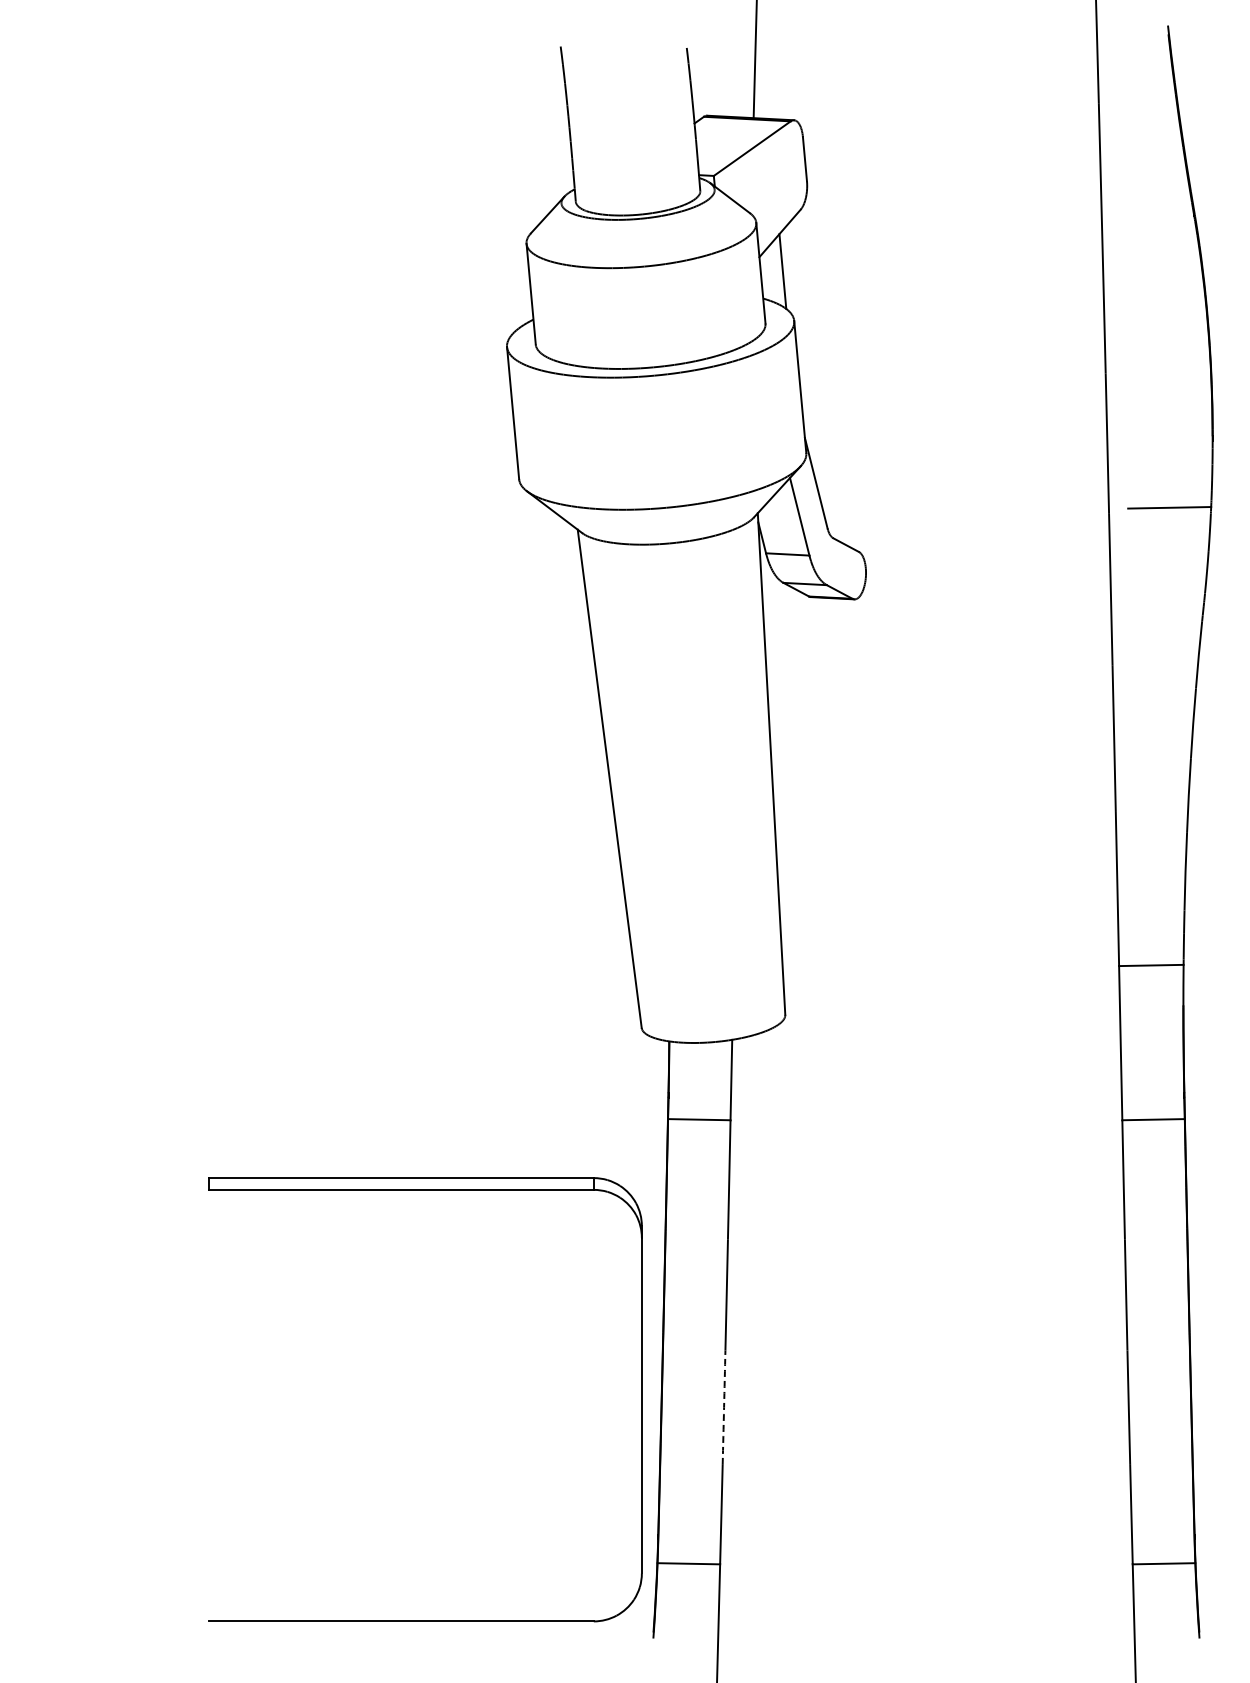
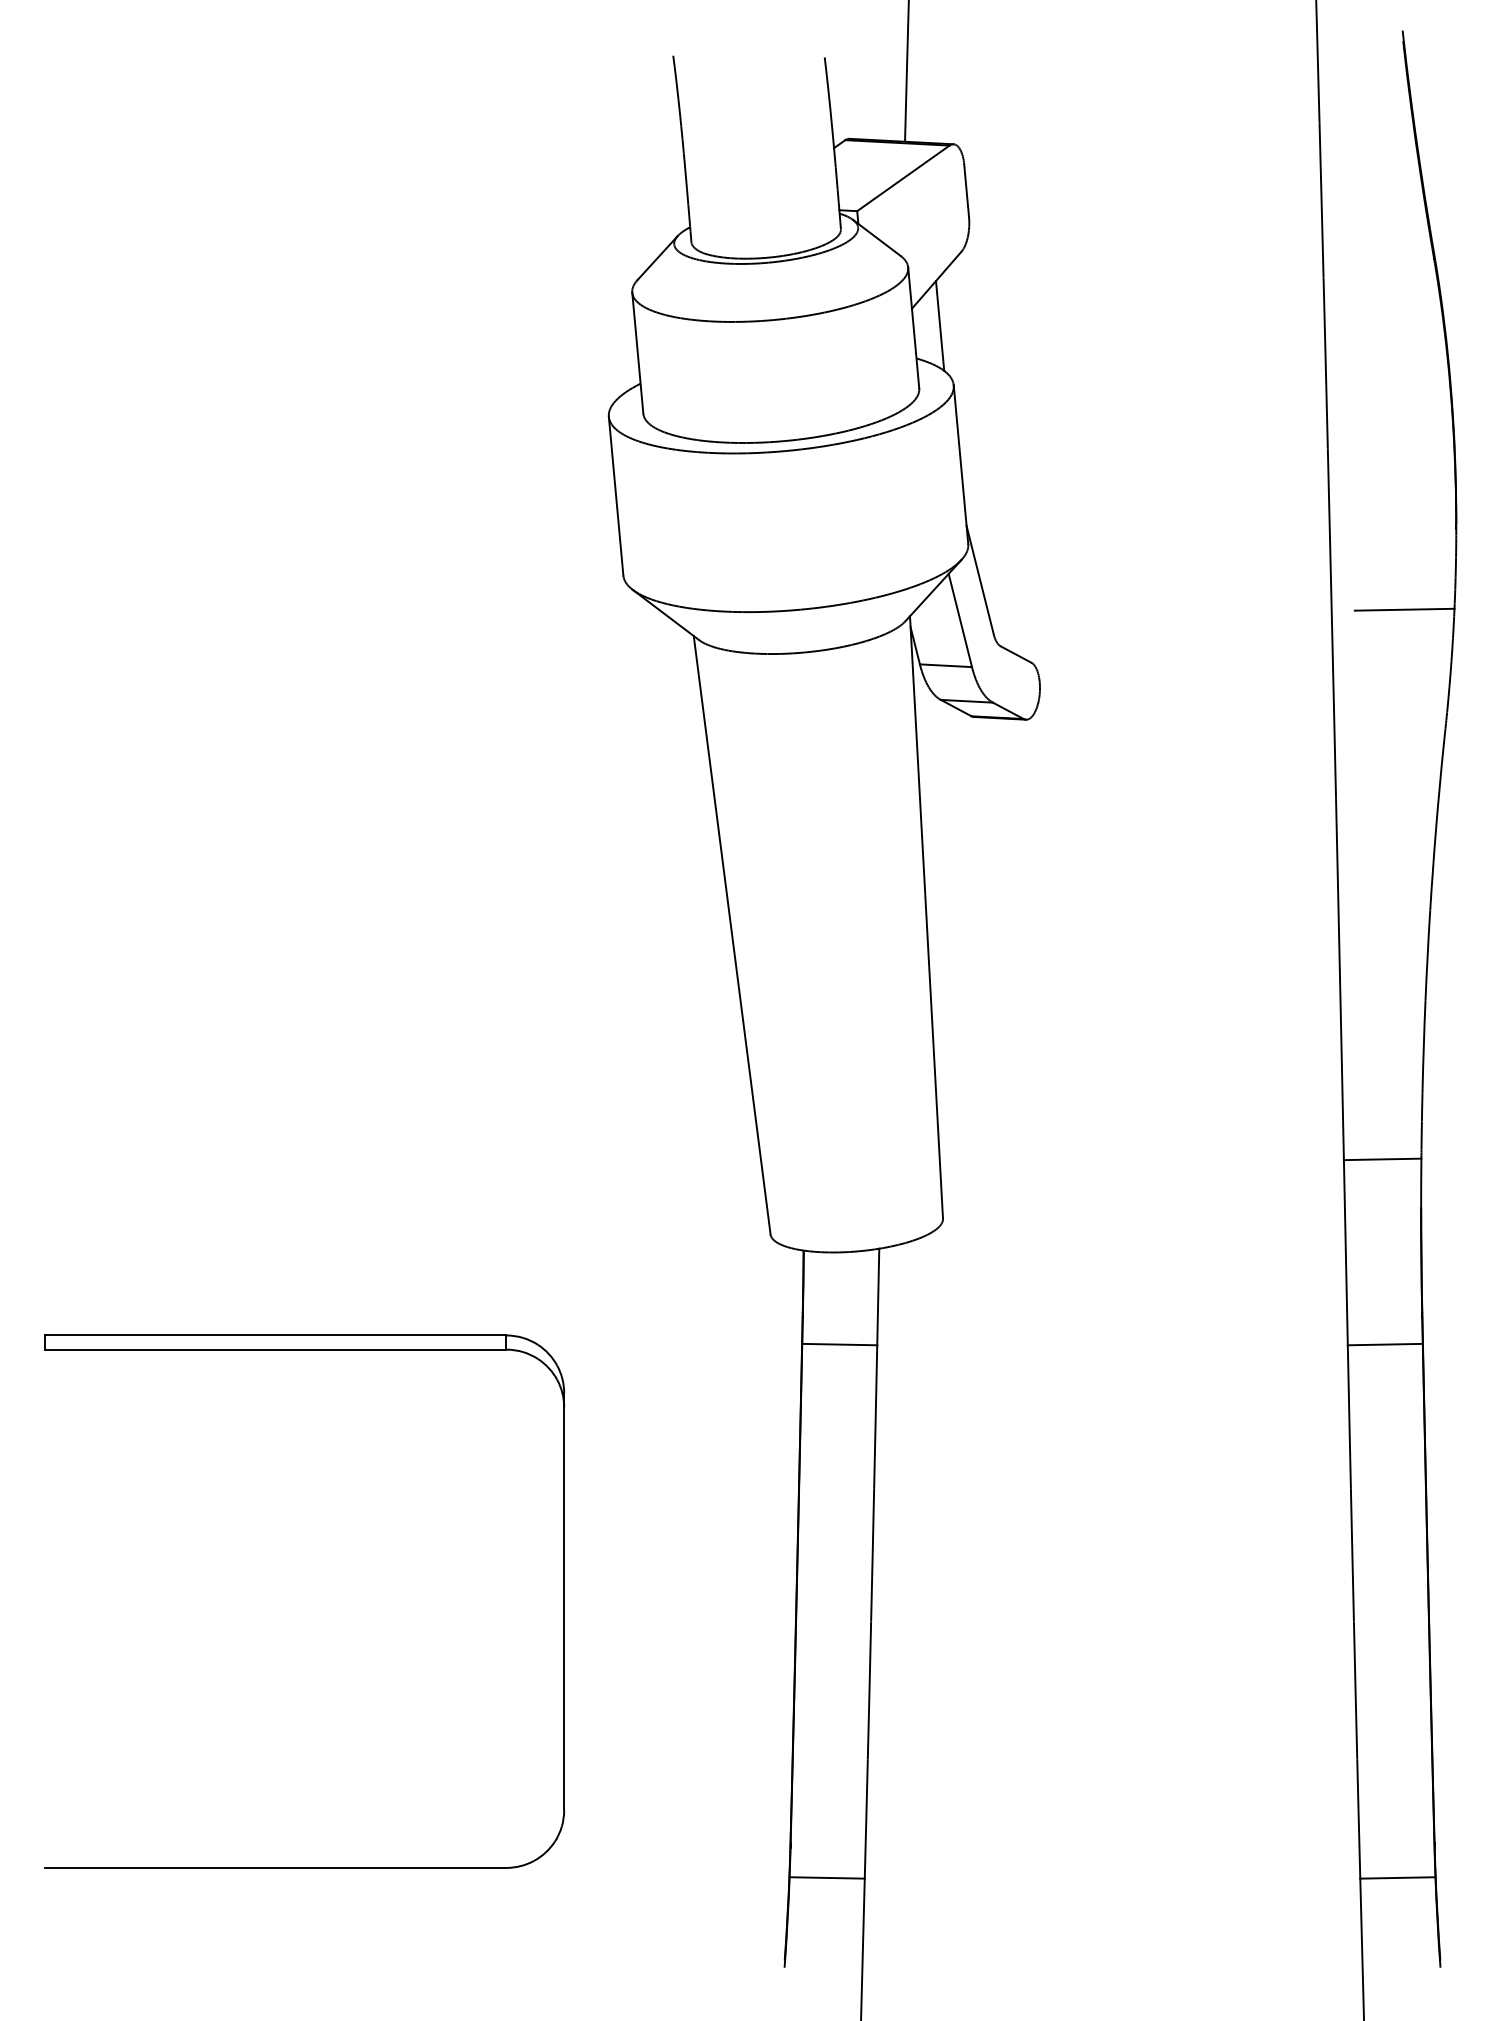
part: (425, 1190) -> (304, 1350), moved
arc: (724, 1407) -> (869, 1690), dashed -> solid

